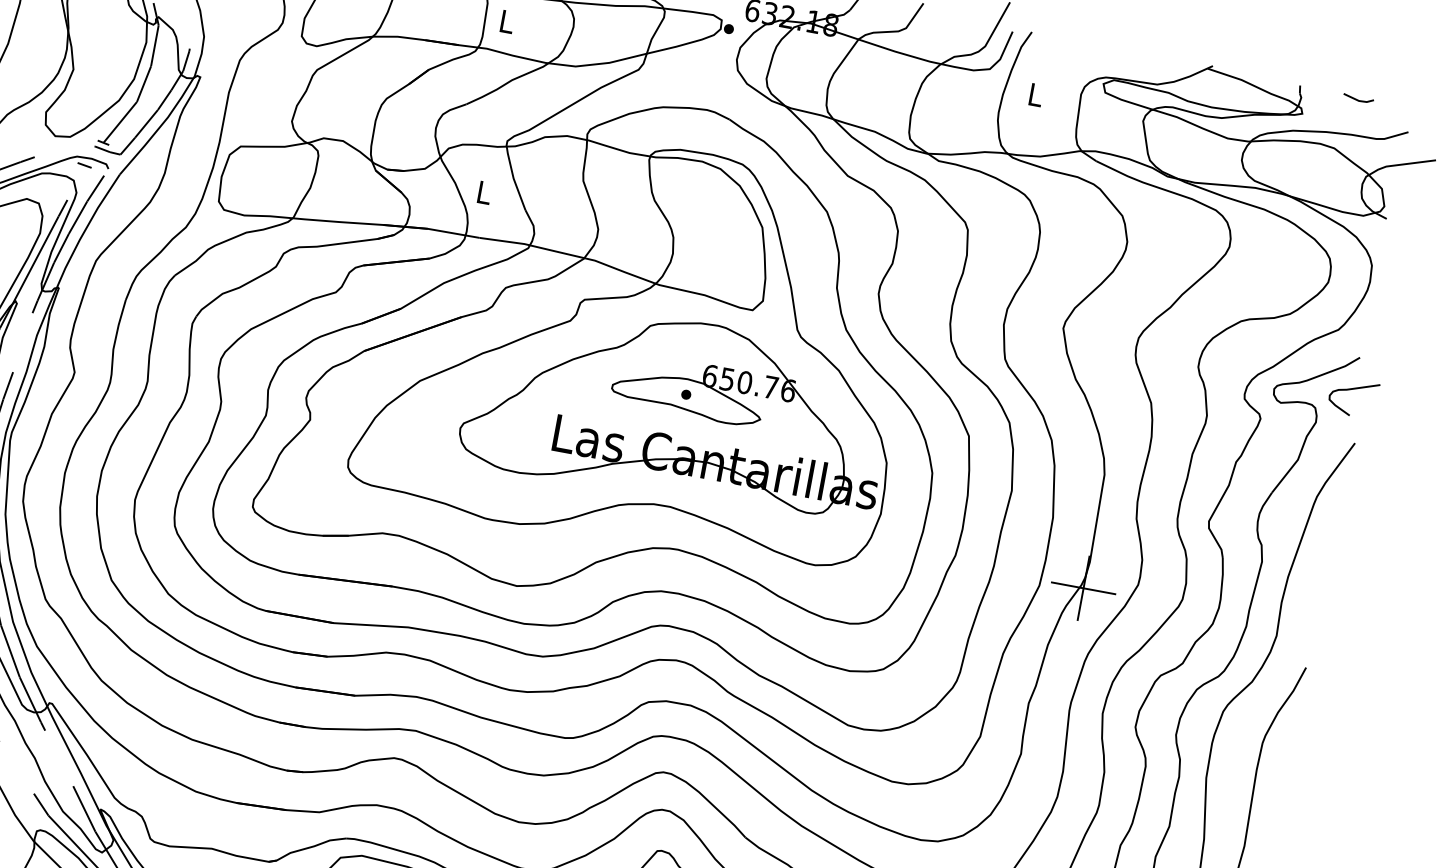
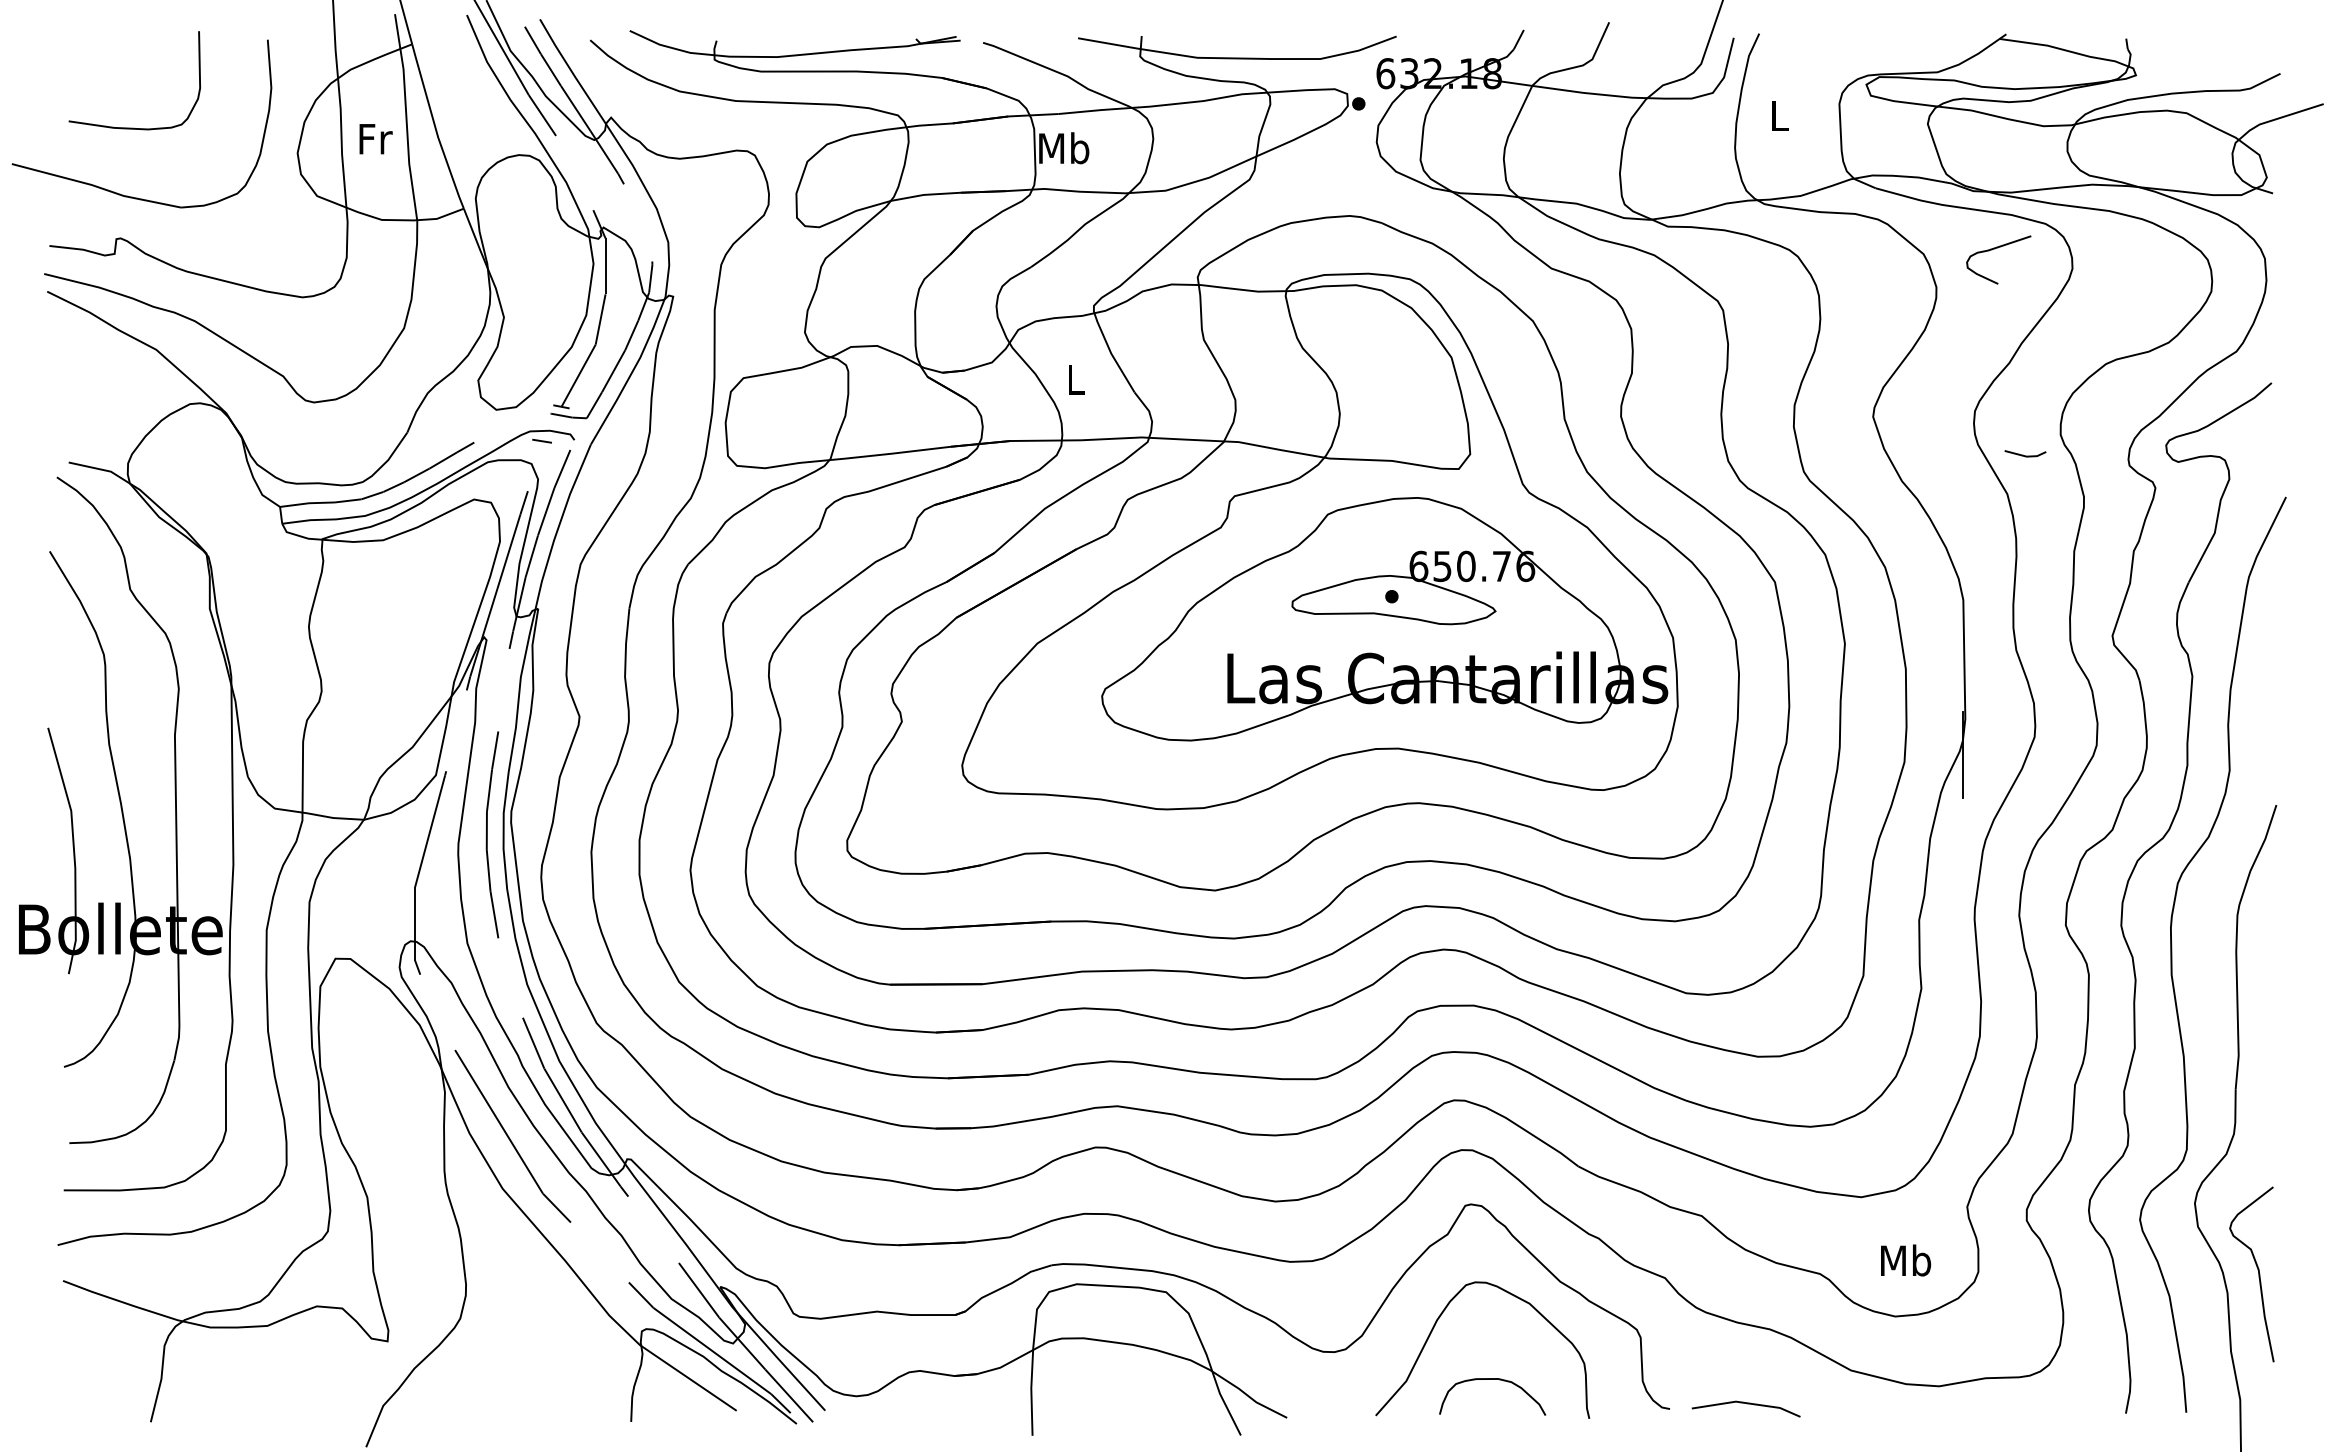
text: (507, 21) -> (1064, 148), L -> Mb
line: (1358, 99) -> (2025, 455), moved
curve: (1352, 389) -> (1995, 249), moved
line: (1083, 588) -> (1963, 754), removed

